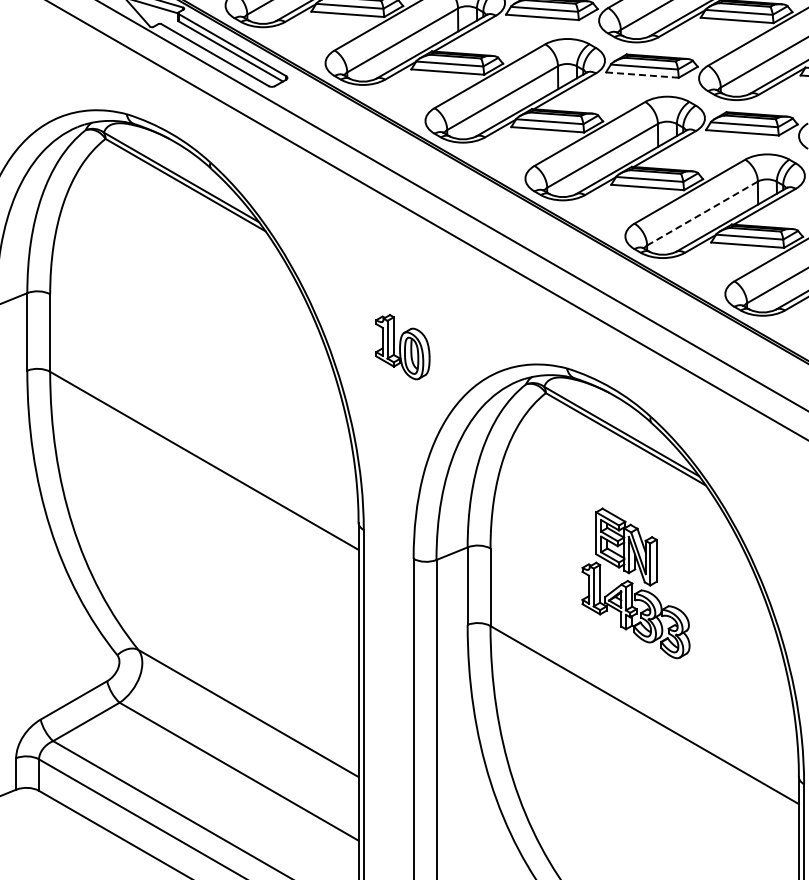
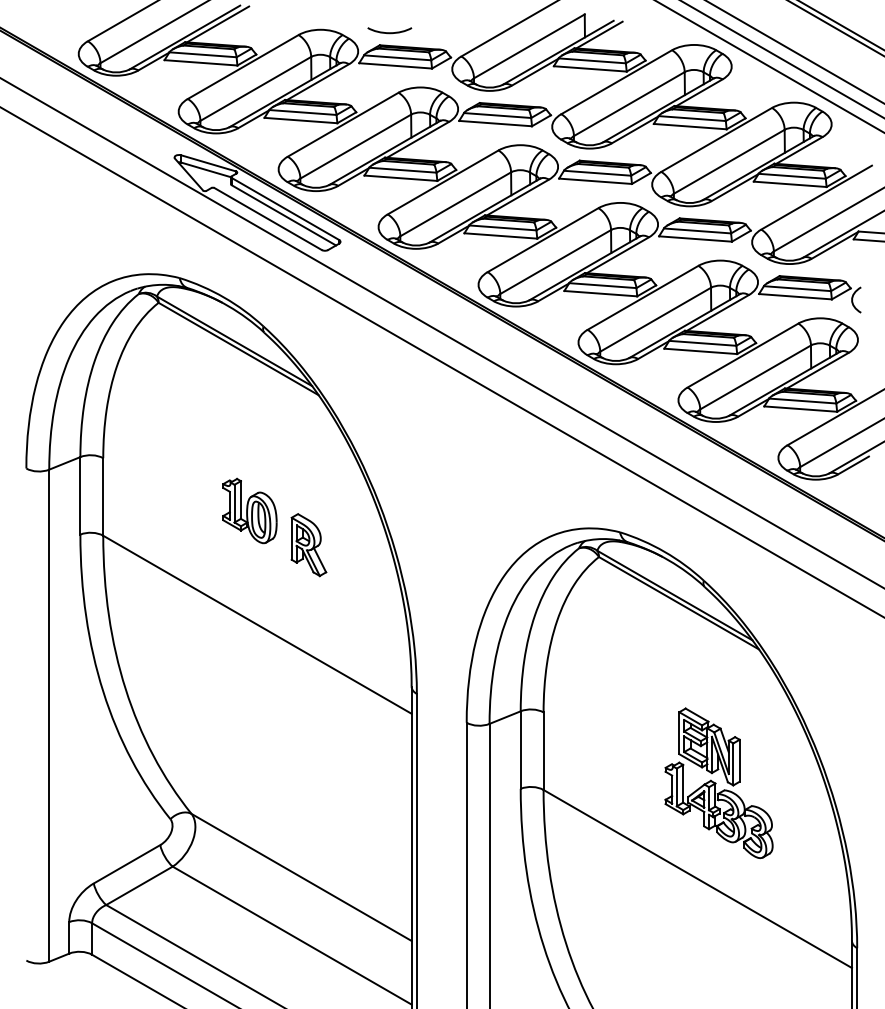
line: (642, 75) -> (695, 239), dashed -> solid
line: (702, 213) -> (755, 377), dashed -> solid
part: (402, 346) -> (249, 510), moved
part: (255, 381) -> (308, 545), added
part: (635, 582) -> (718, 782), moved

